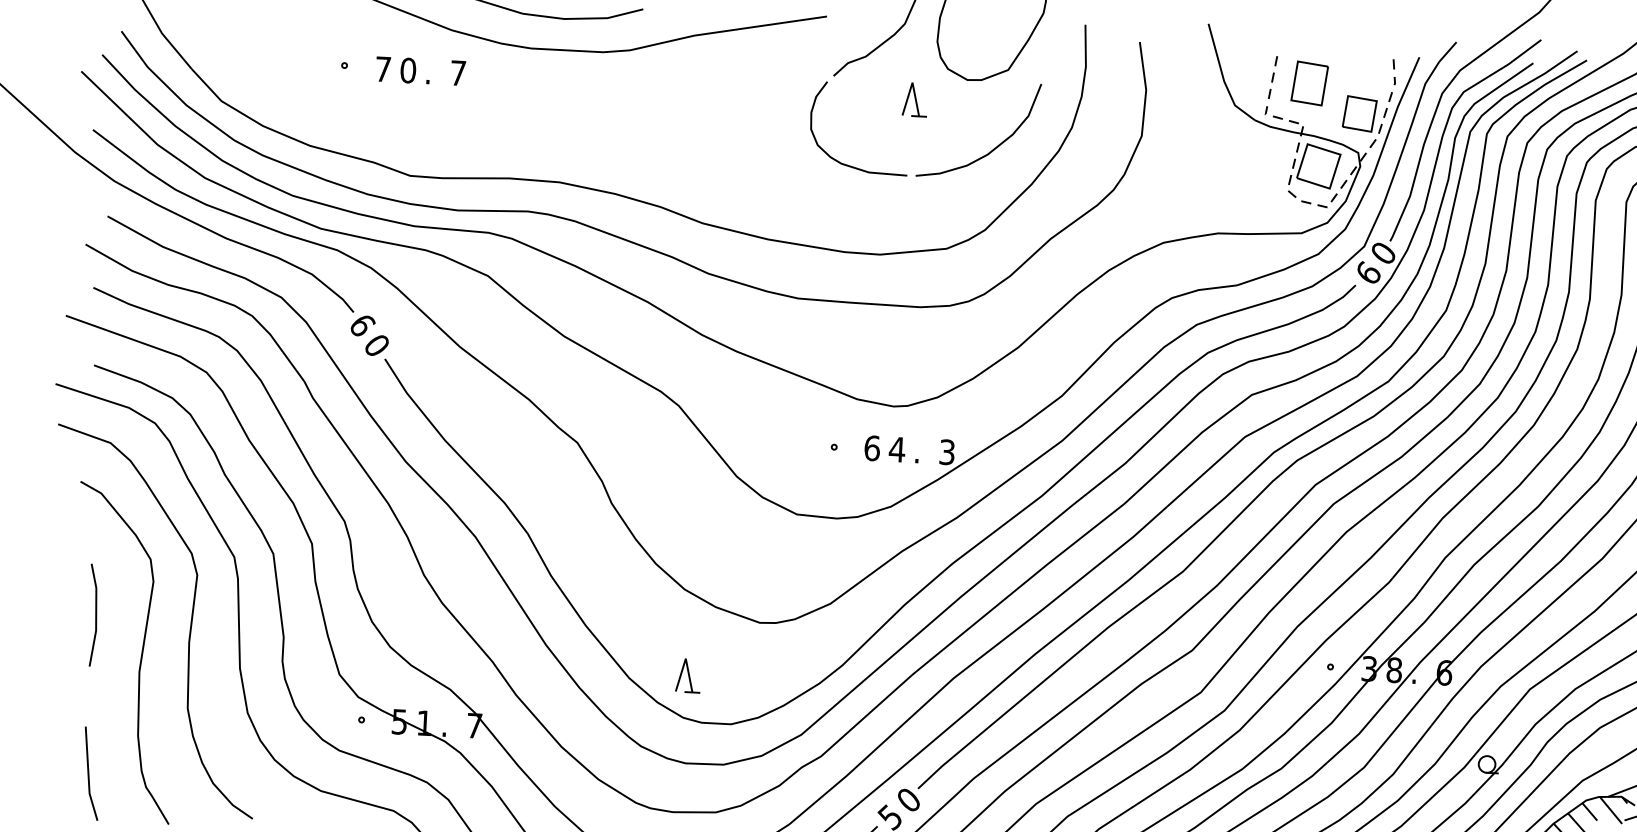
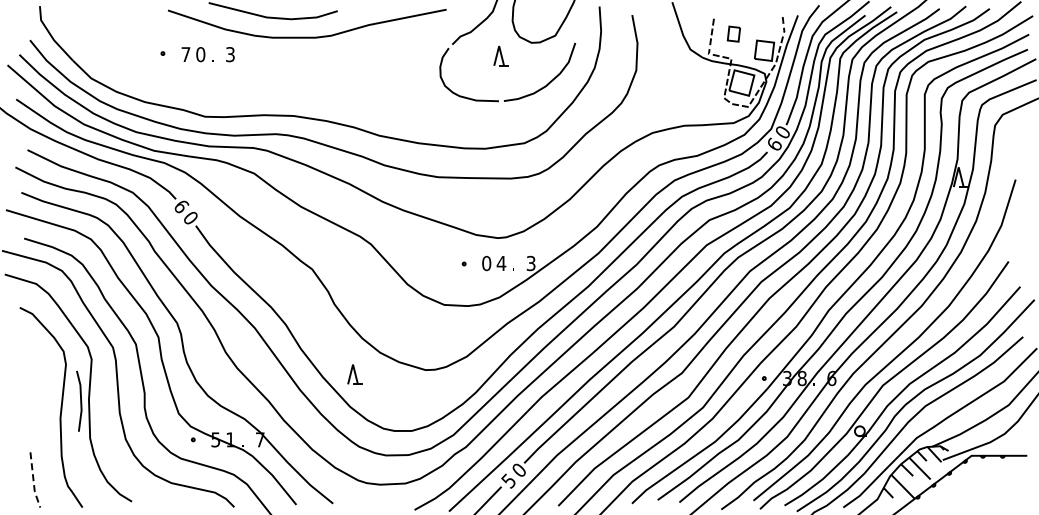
text: (458, 73) -> (230, 54), 7 -> 3
part: (1309, 82) -> (733, 33), size x0.6
text: (872, 446) -> (486, 262), 6 -> 0
line: (95, 614) -> (80, 400), moved
part: (687, 675) -> (354, 374), moved
line: (88, 774) -> (33, 480), solid -> dashed

